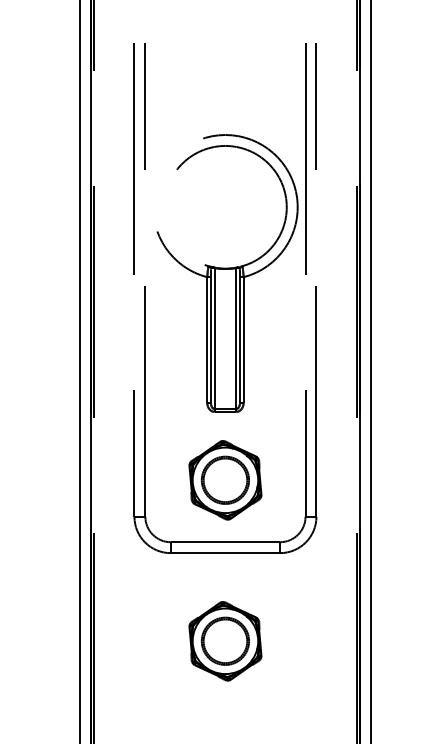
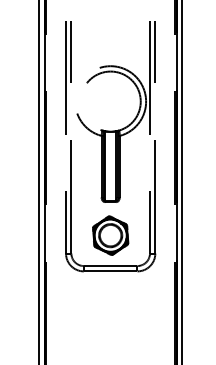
part: (225, 640) -> (110, 314), removed

